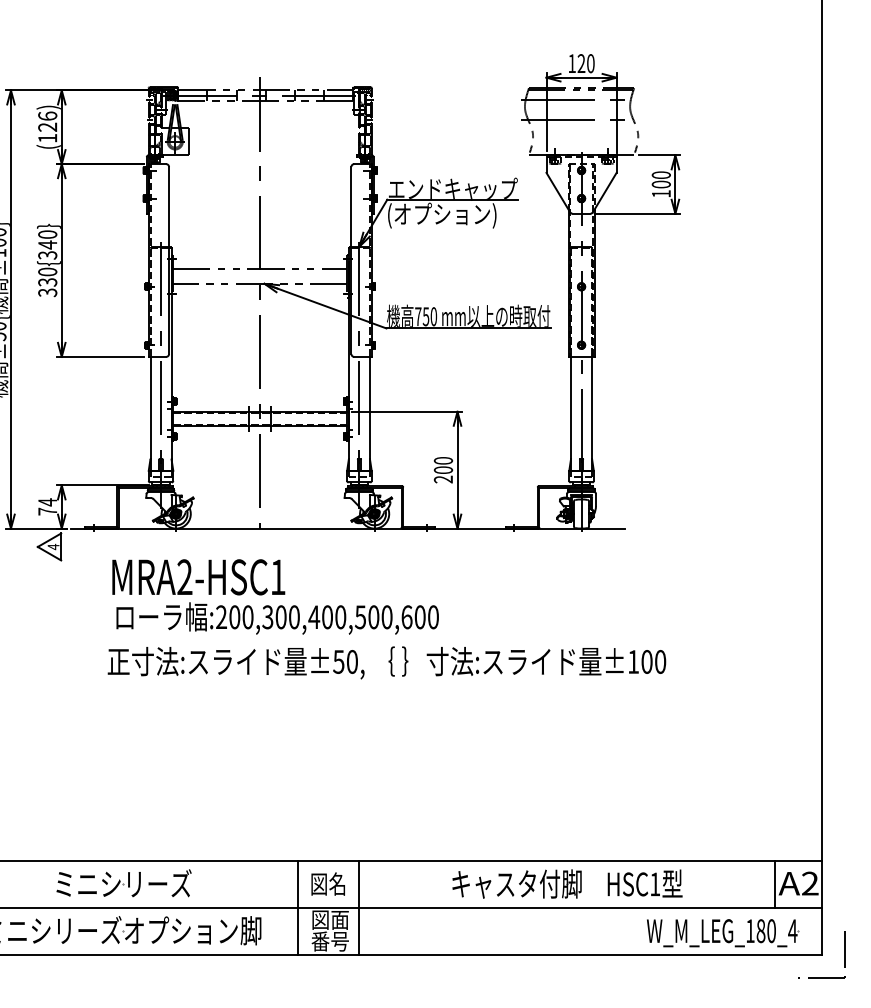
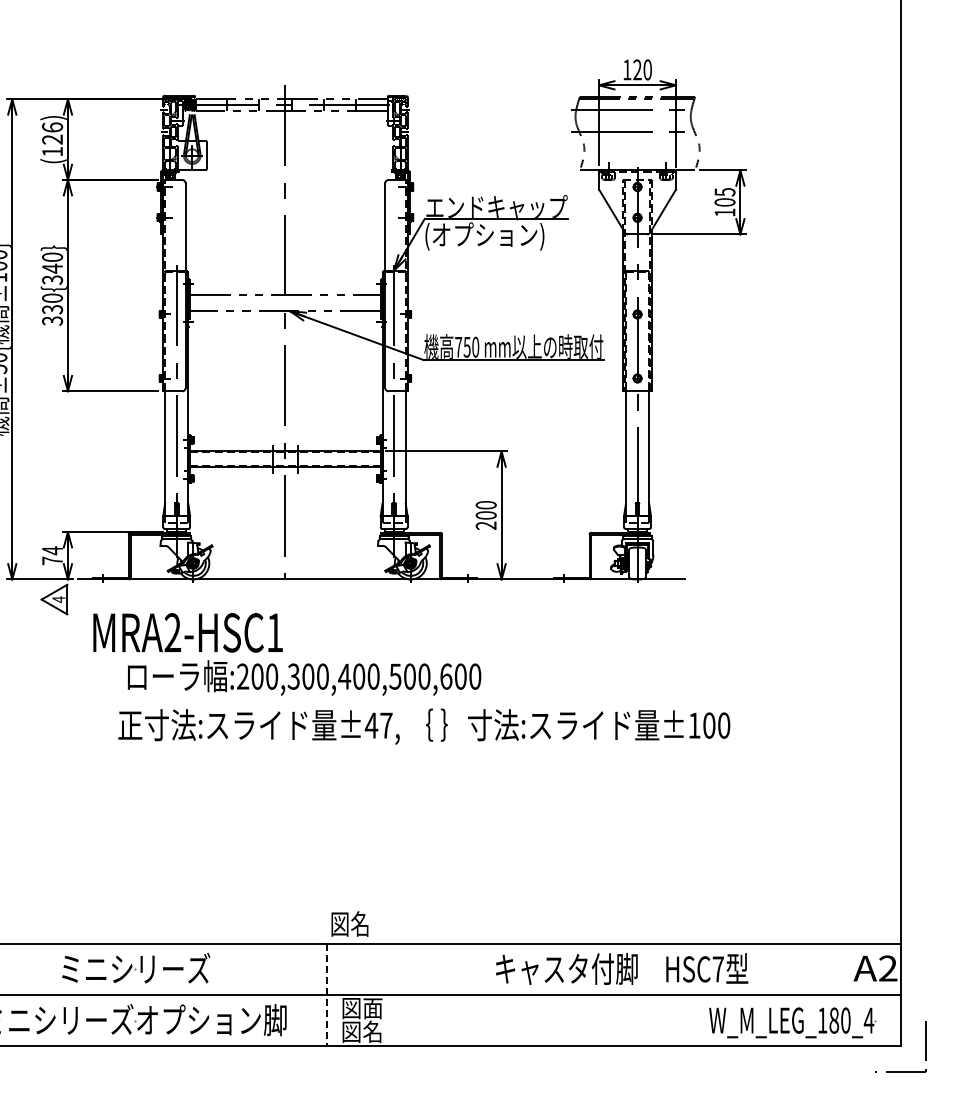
text: (660, 175) -> (724, 192), 100 -> 105
text: (198, 577) -> (187, 632), moved
text: (345, 661) -> (378, 725), ±50, -> ±47,
text: (327, 883) -> (349, 923), moved
text: (654, 884) -> (717, 969), HSC1 -> HSC7
line: (774, 884) -> (849, 969), removed
line: (358, 907) -> (393, 994), removed
line: (297, 908) -> (326, 995), solid -> dashed
text: (329, 941) -> (361, 1031), 番号 -> 図名

